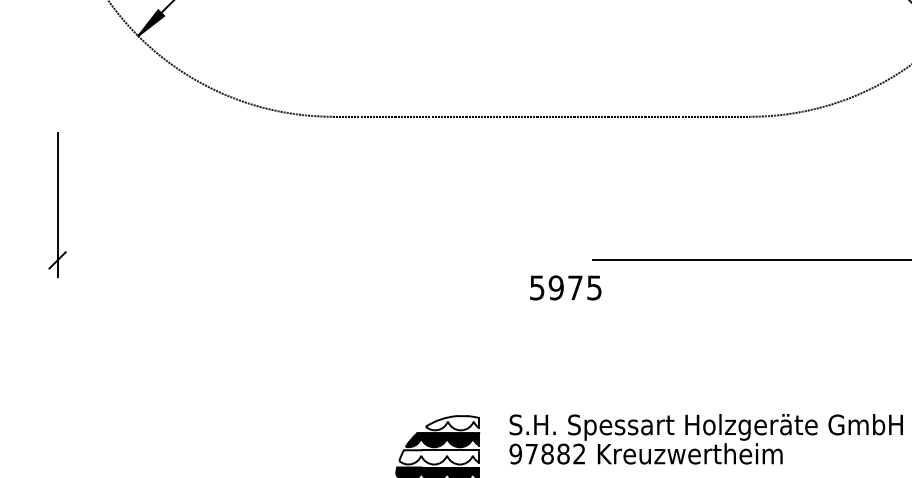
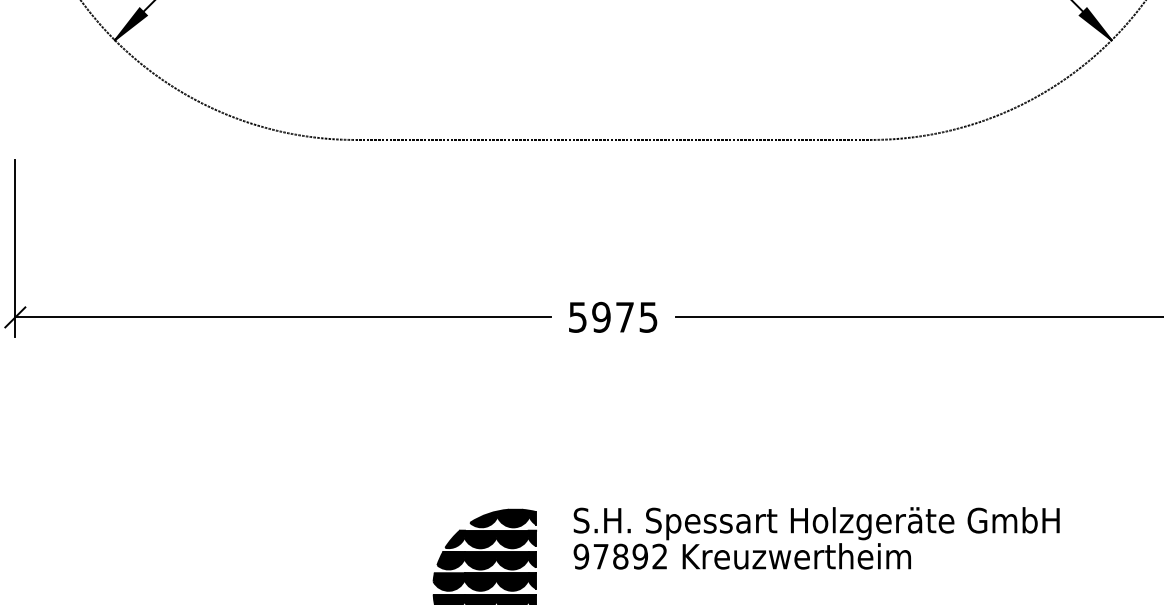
line: (273, 260) -> (282, 317), added
text: (566, 287) -> (613, 316), moved
fill: (452, 423) -> (503, 518), added
text: (563, 453) -> (640, 556), 97882 -> 97892
fill: (439, 457) -> (486, 560), added

